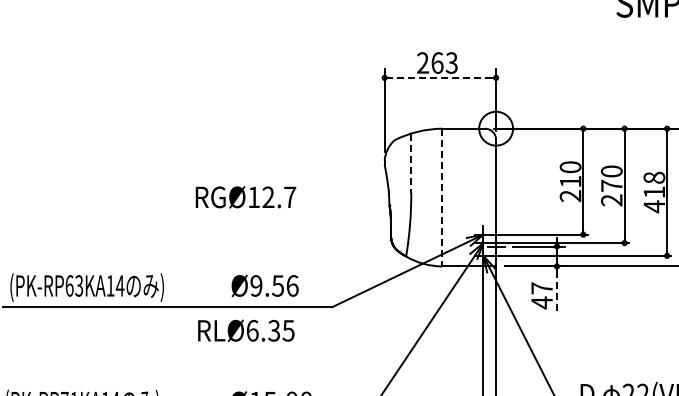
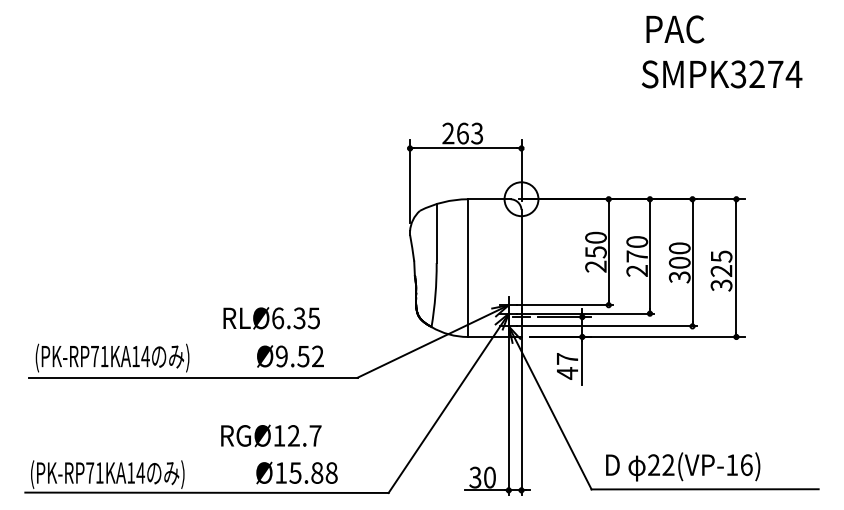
line: (440, 77) -> (465, 148), dashed -> solid
line: (411, 163) -> (436, 234), dashed -> solid
text: (570, 181) -> (595, 252), 210 -> 250
text: (654, 191) -> (679, 262), 418 -> 300
text: (246, 196) -> (271, 435), moved
line: (442, 197) -> (467, 268), dashed -> solid
text: (74, 285) -> (99, 356), (PK-RP63KA14 -> (PK-RP71KA14
text: (293, 285) -> (318, 356), Ø9.56 -> Ø9.52
line: (557, 292) -> (582, 363), dashed -> solid
text: (246, 330) -> (271, 318), moved

